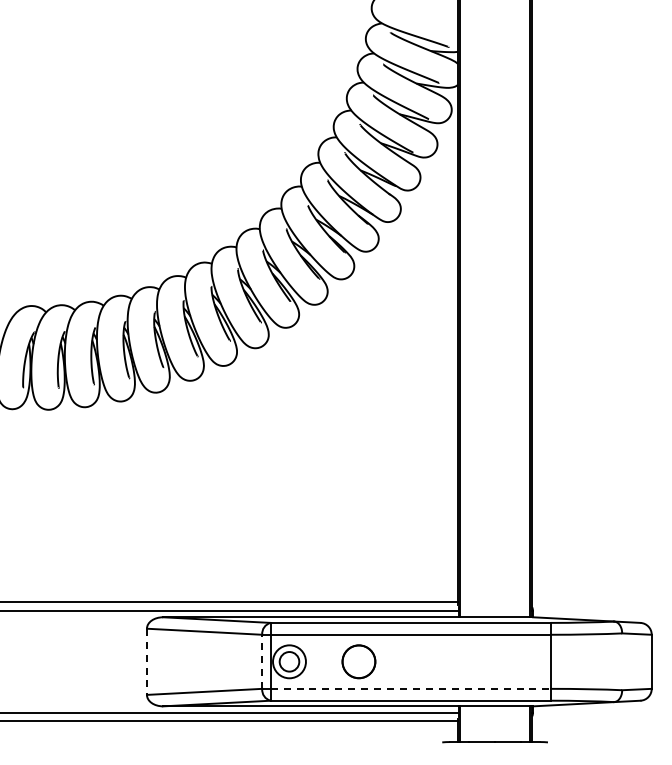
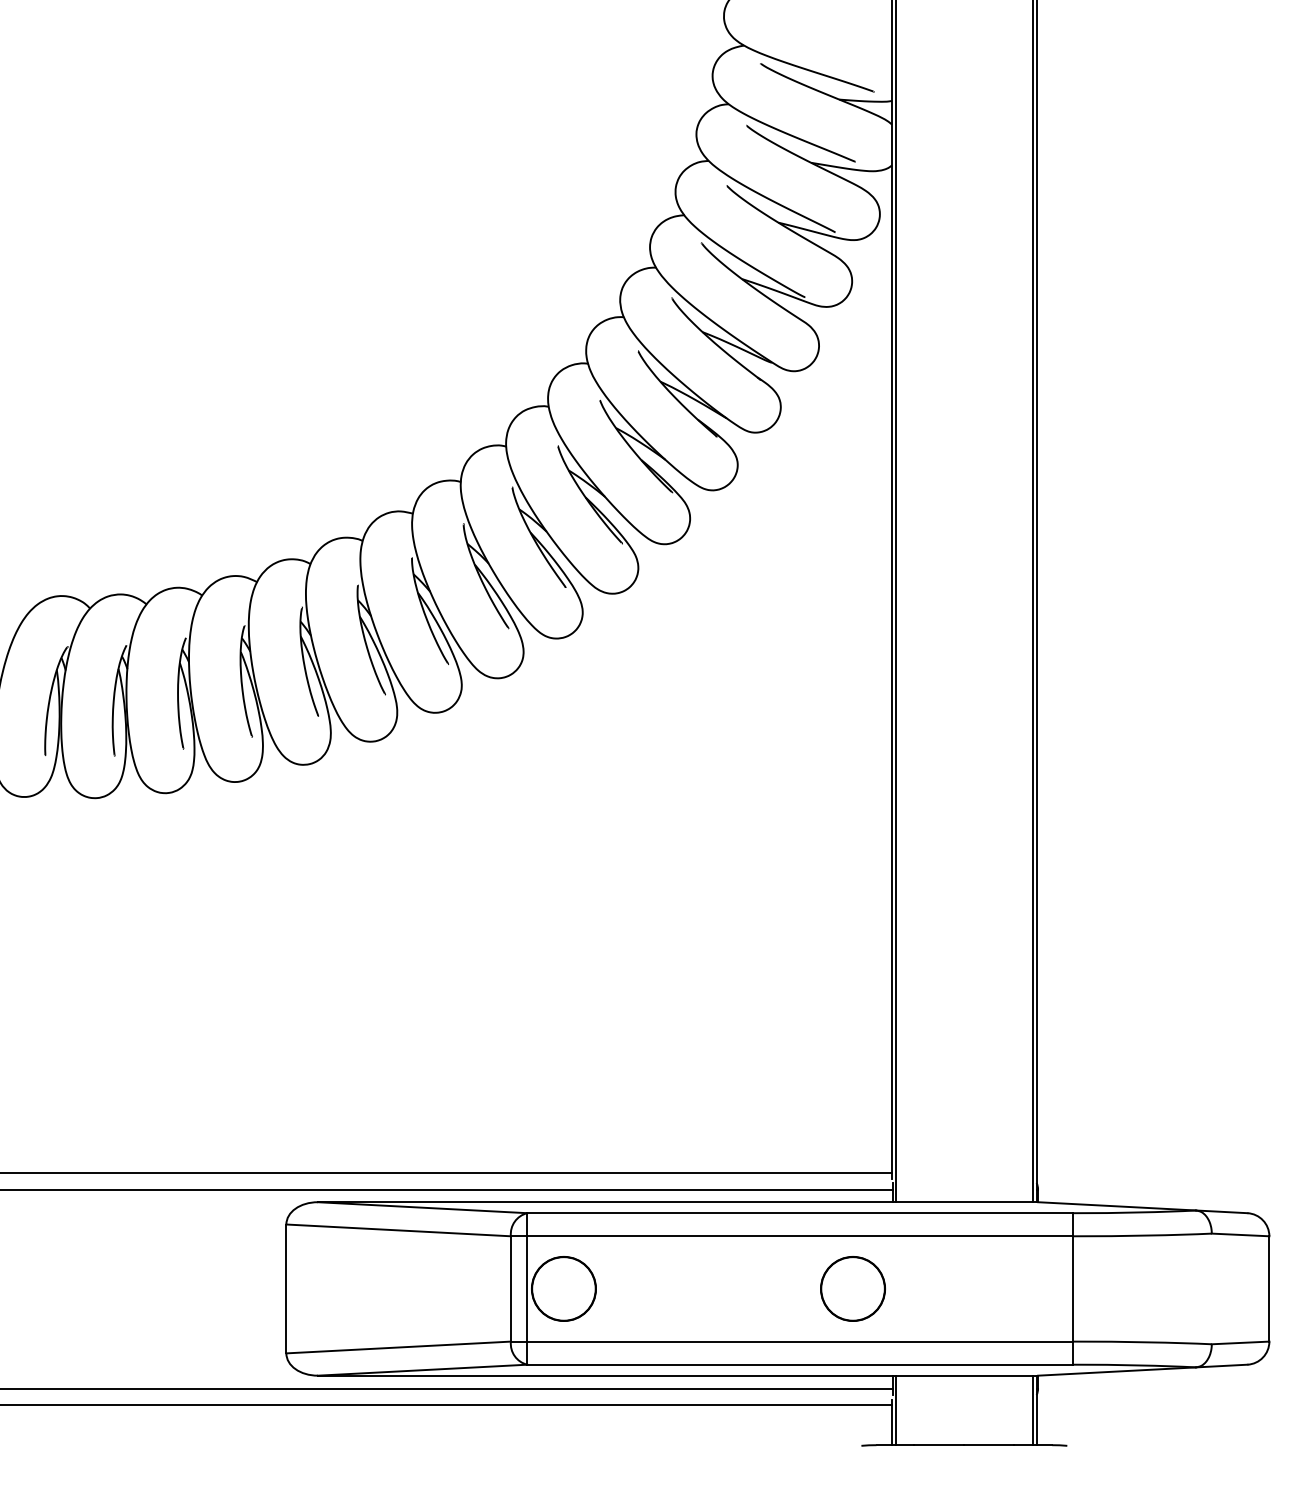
line: (262, 661) -> (511, 1288), dashed -> solid
circle: (289, 661) -> (563, 1288), size x1.67
part: (358, 661) -> (852, 1288), moved
line: (146, 662) -> (285, 1290), dashed -> solid
line: (411, 688) -> (801, 1340), dashed -> solid

